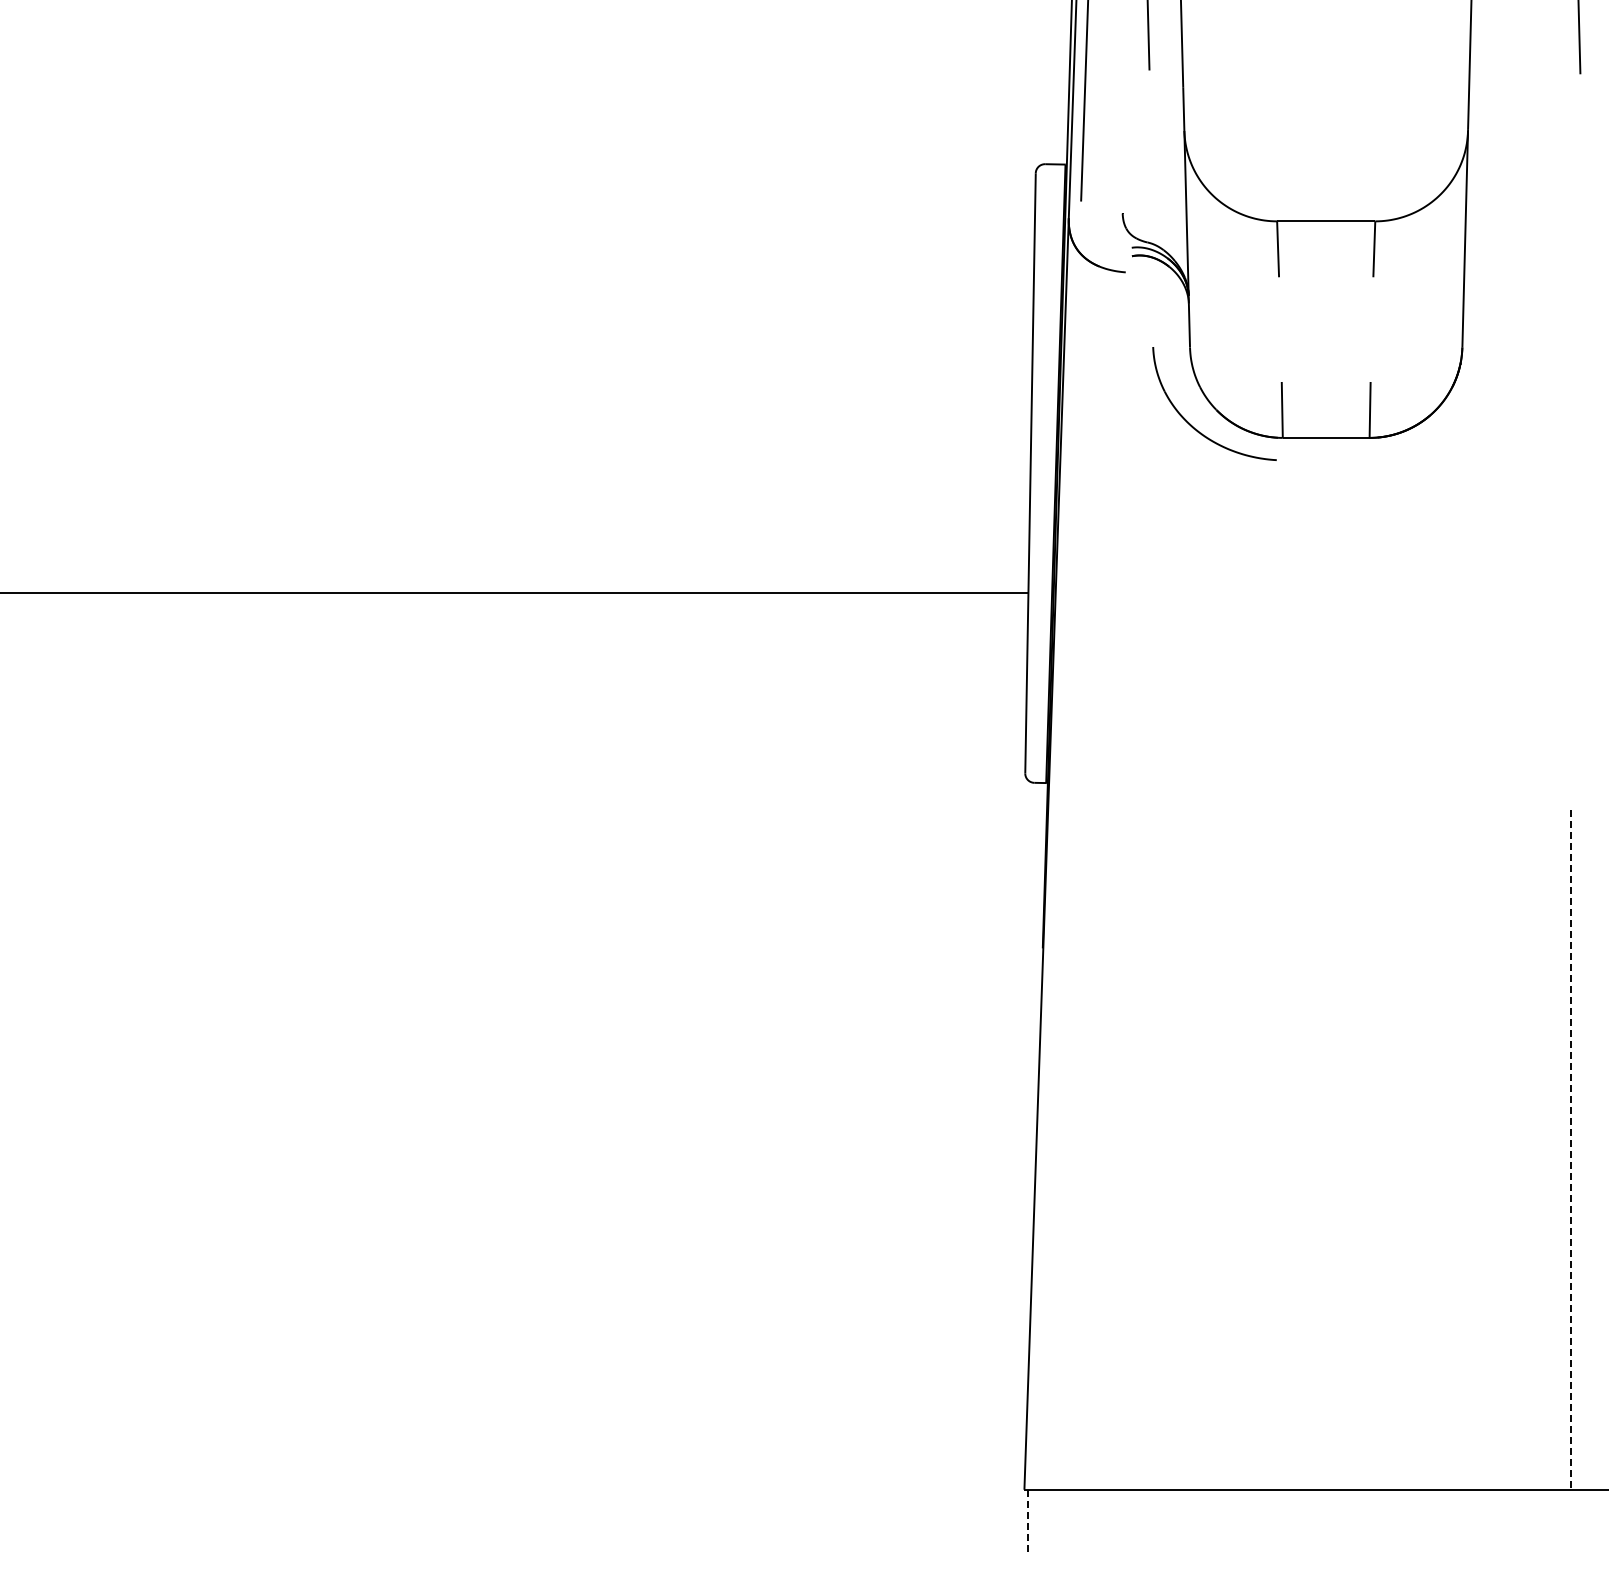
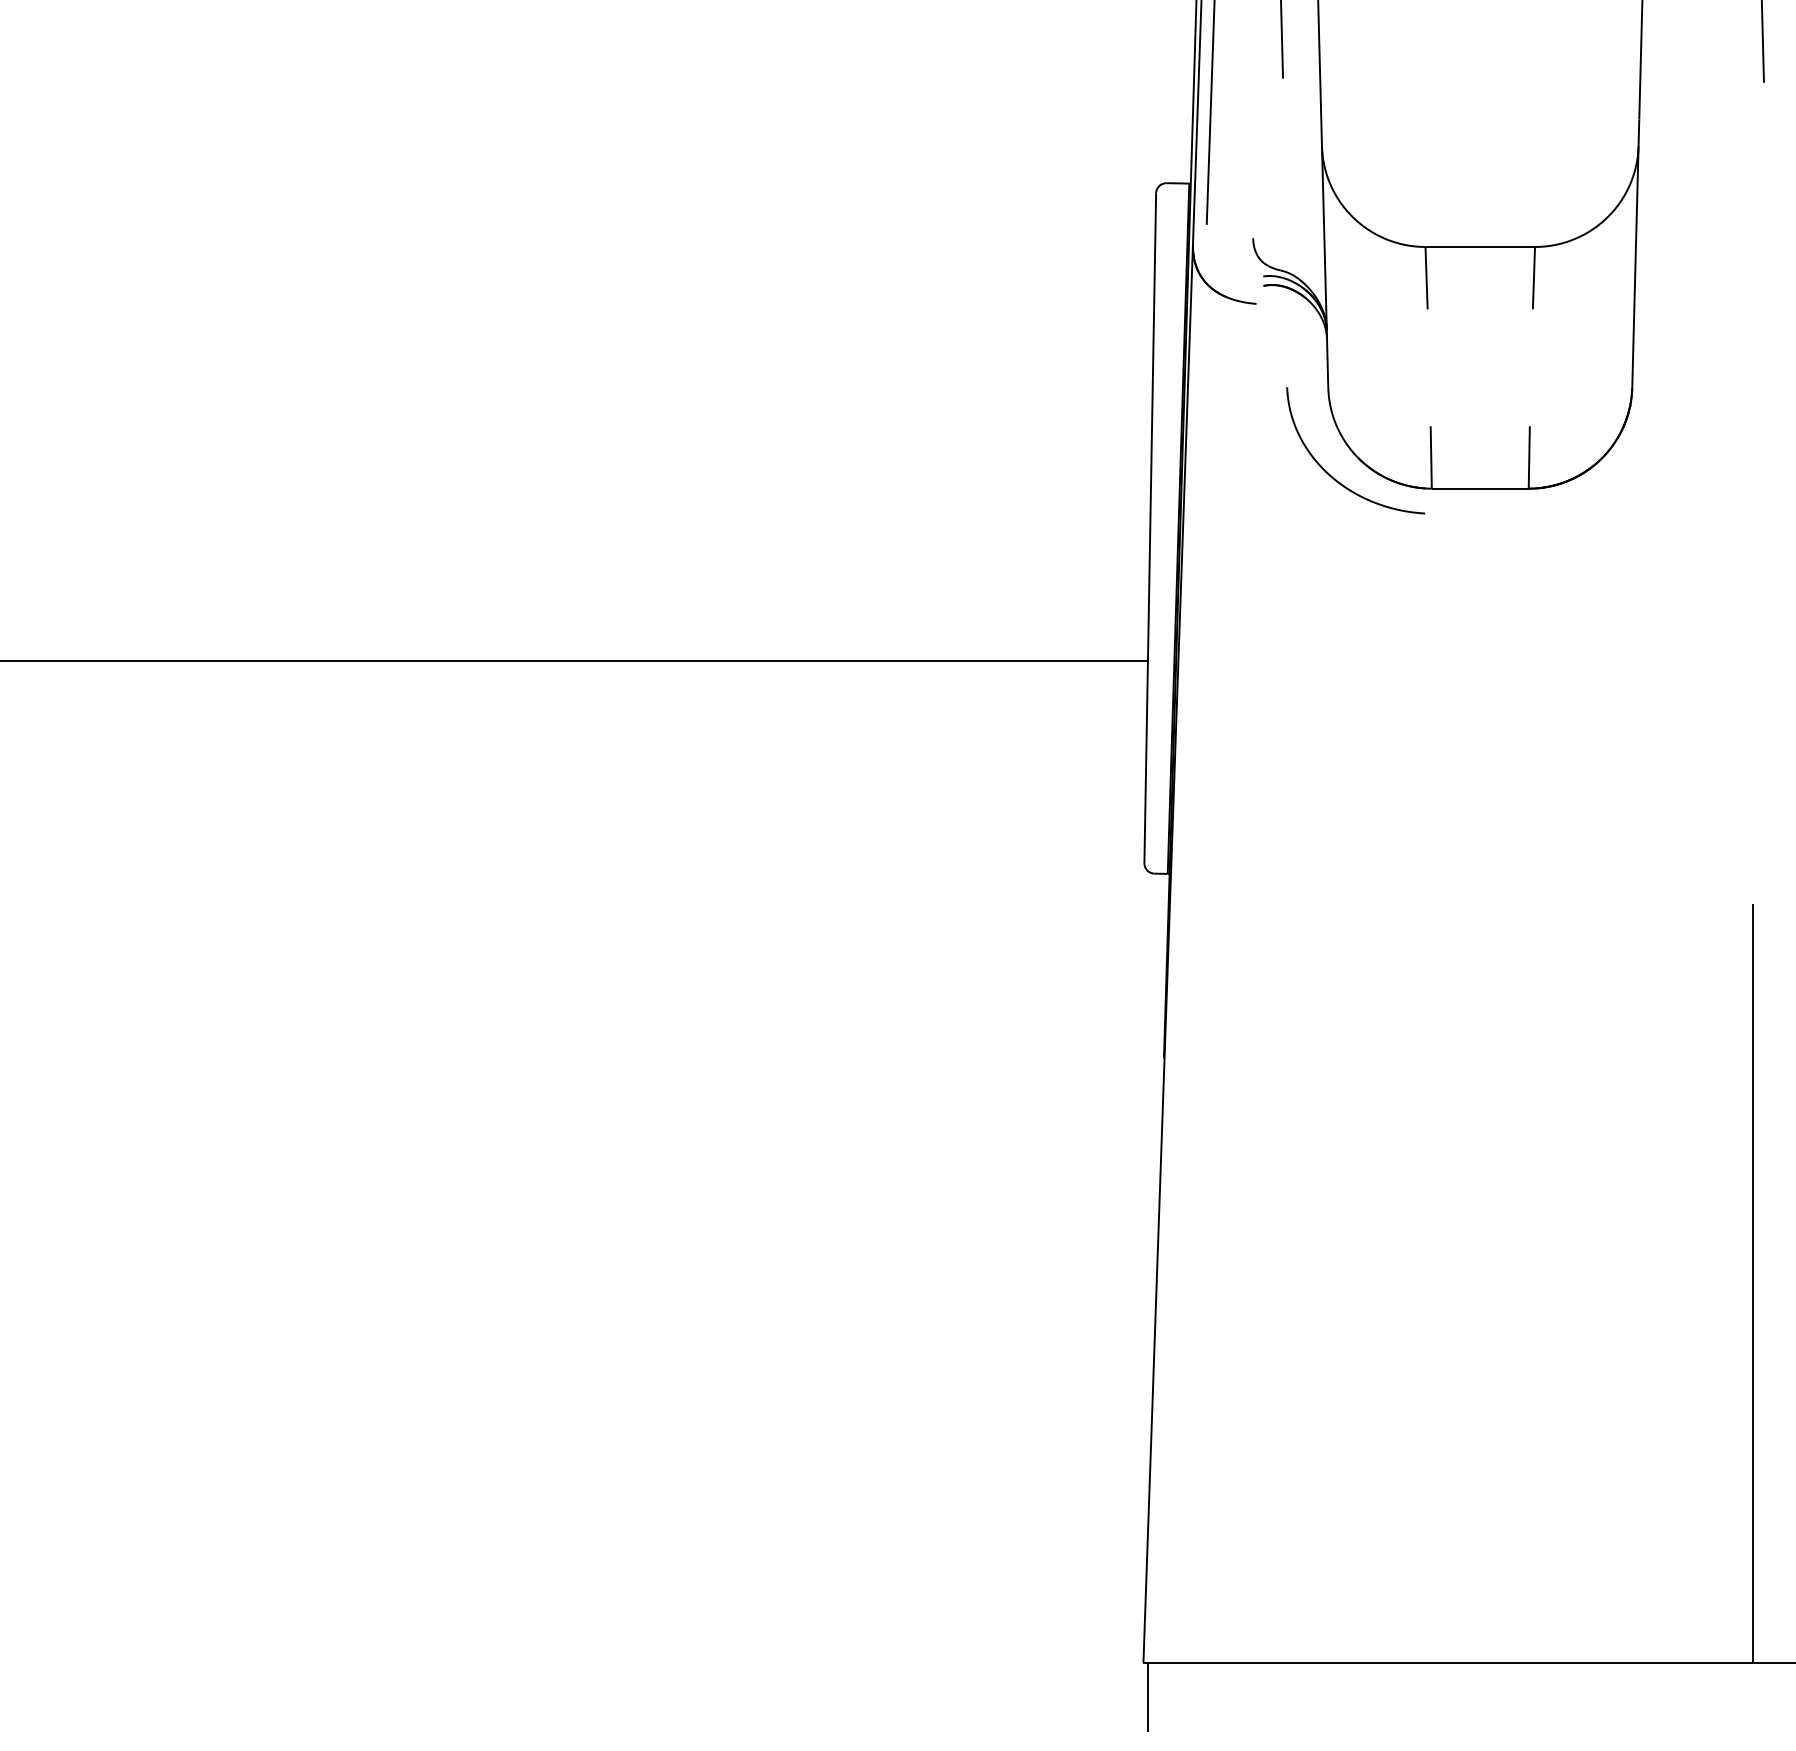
line: (1570, 1149) -> (1752, 1282), dashed -> solid
line: (1028, 1520) -> (1148, 1696), dashed -> solid

